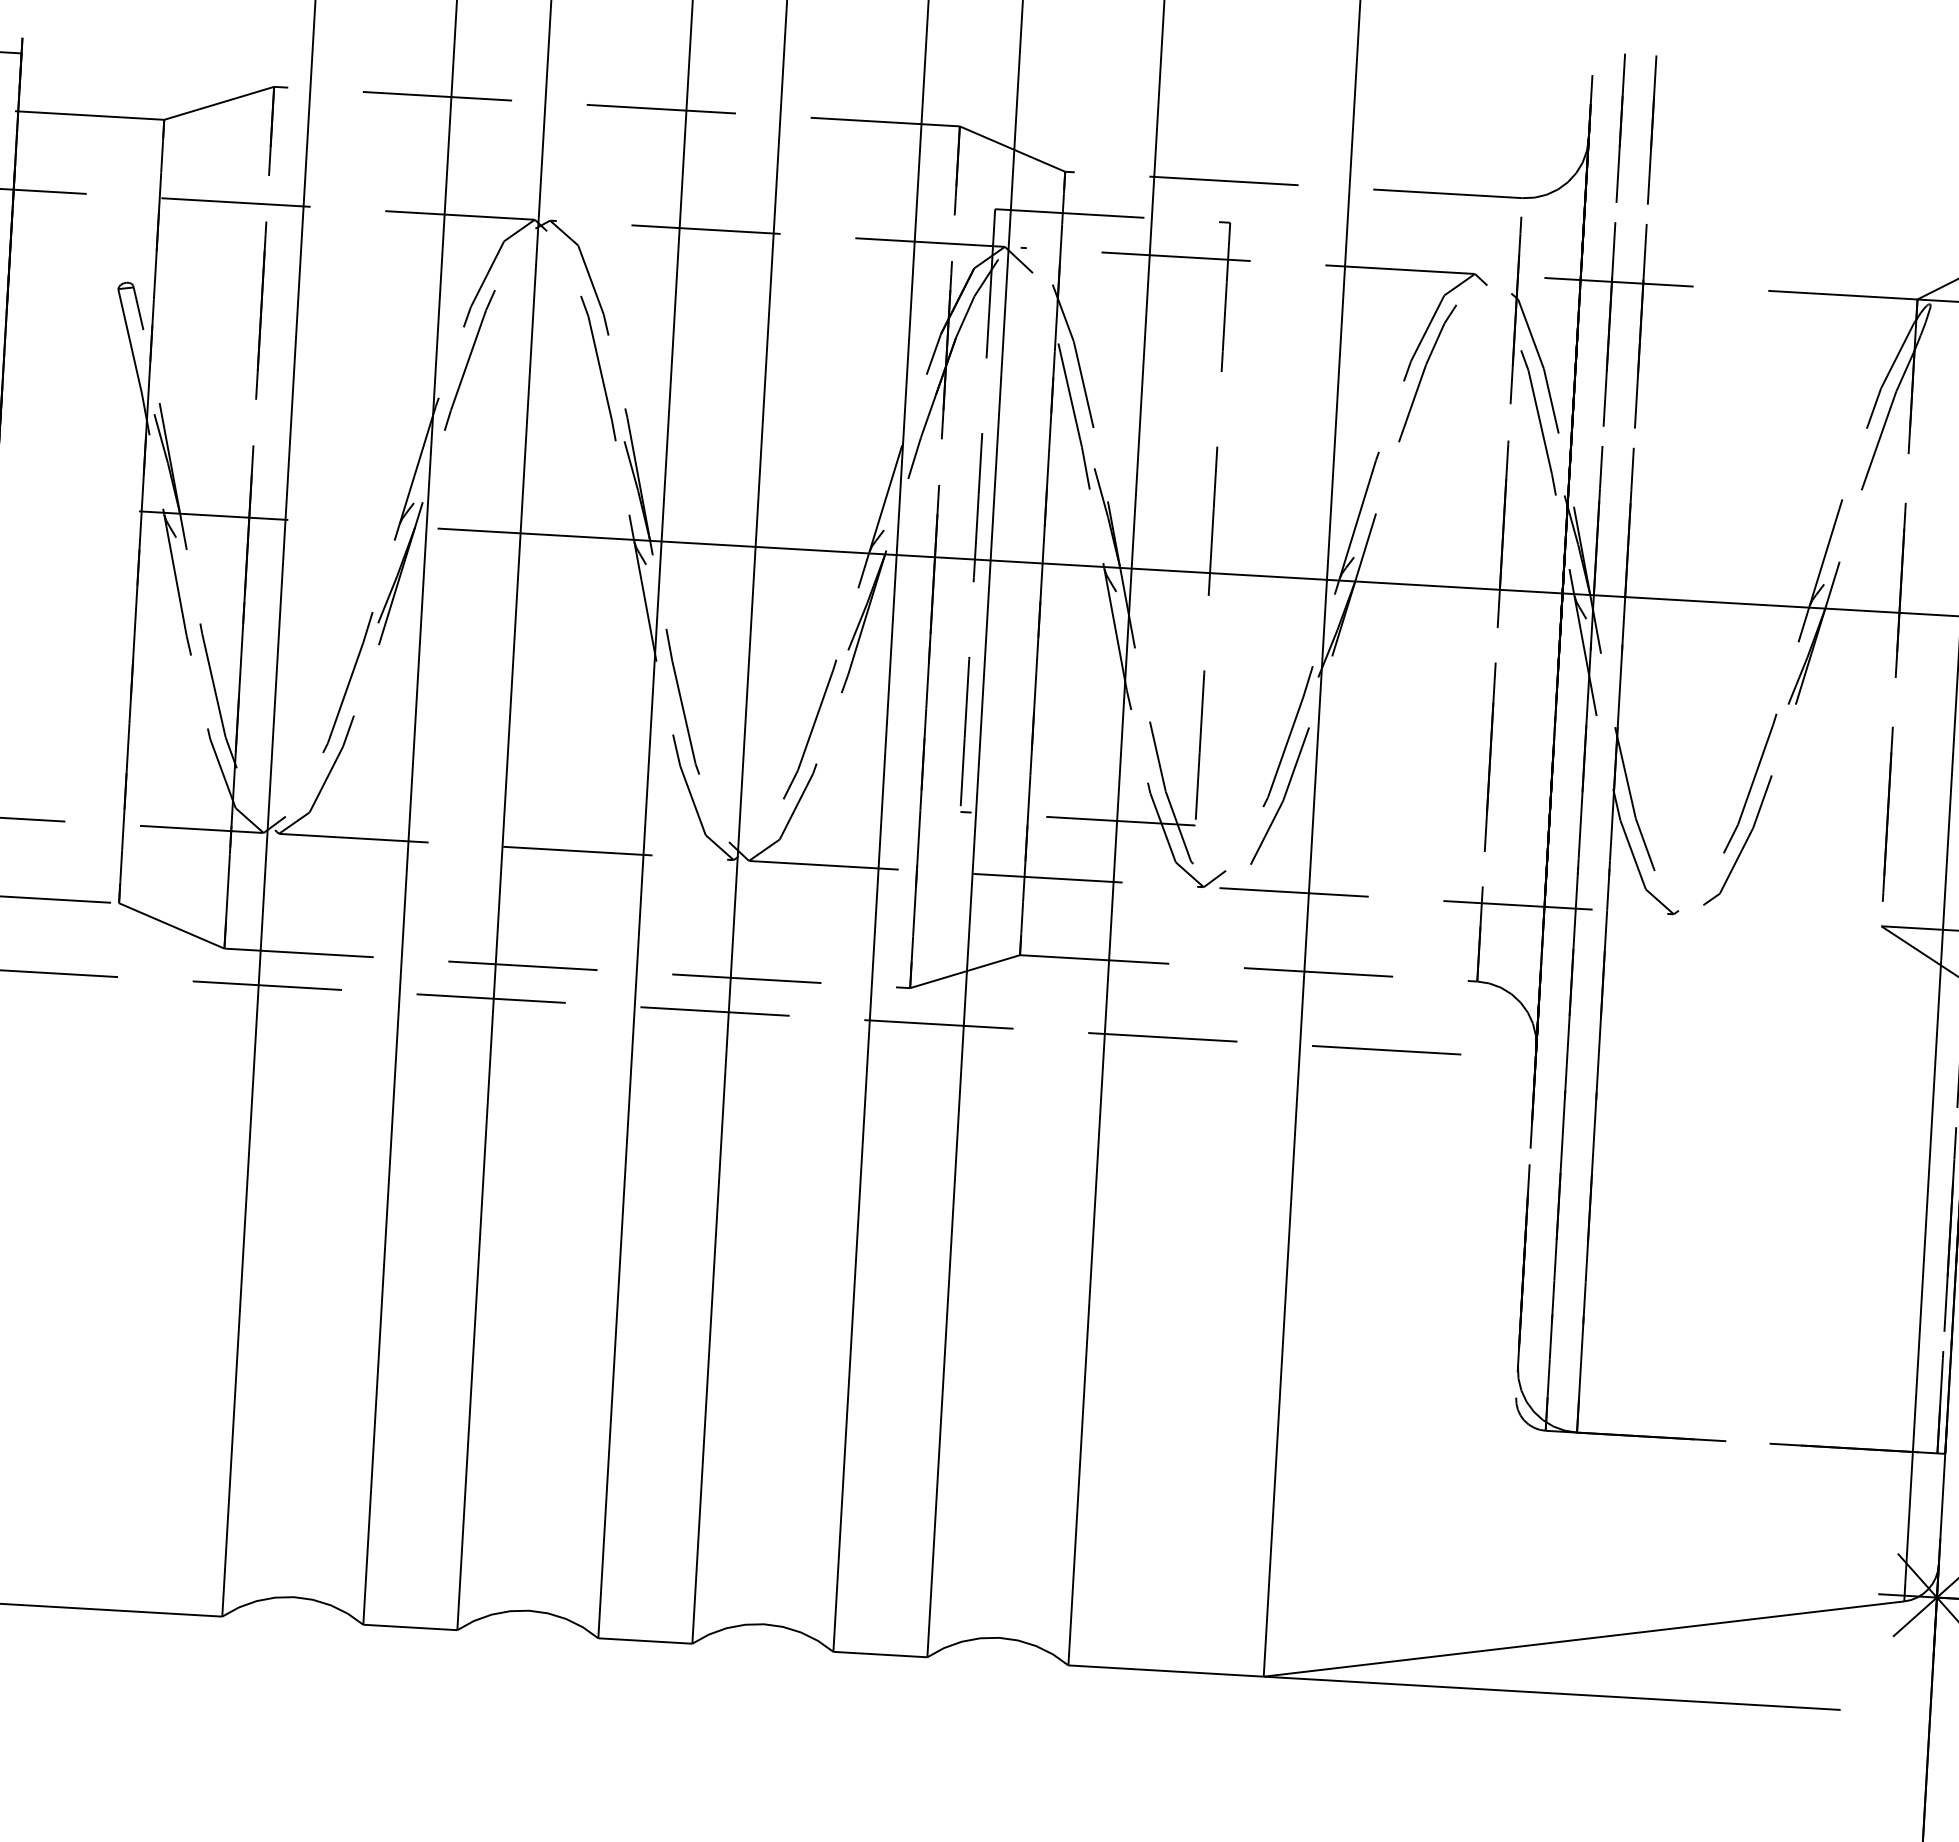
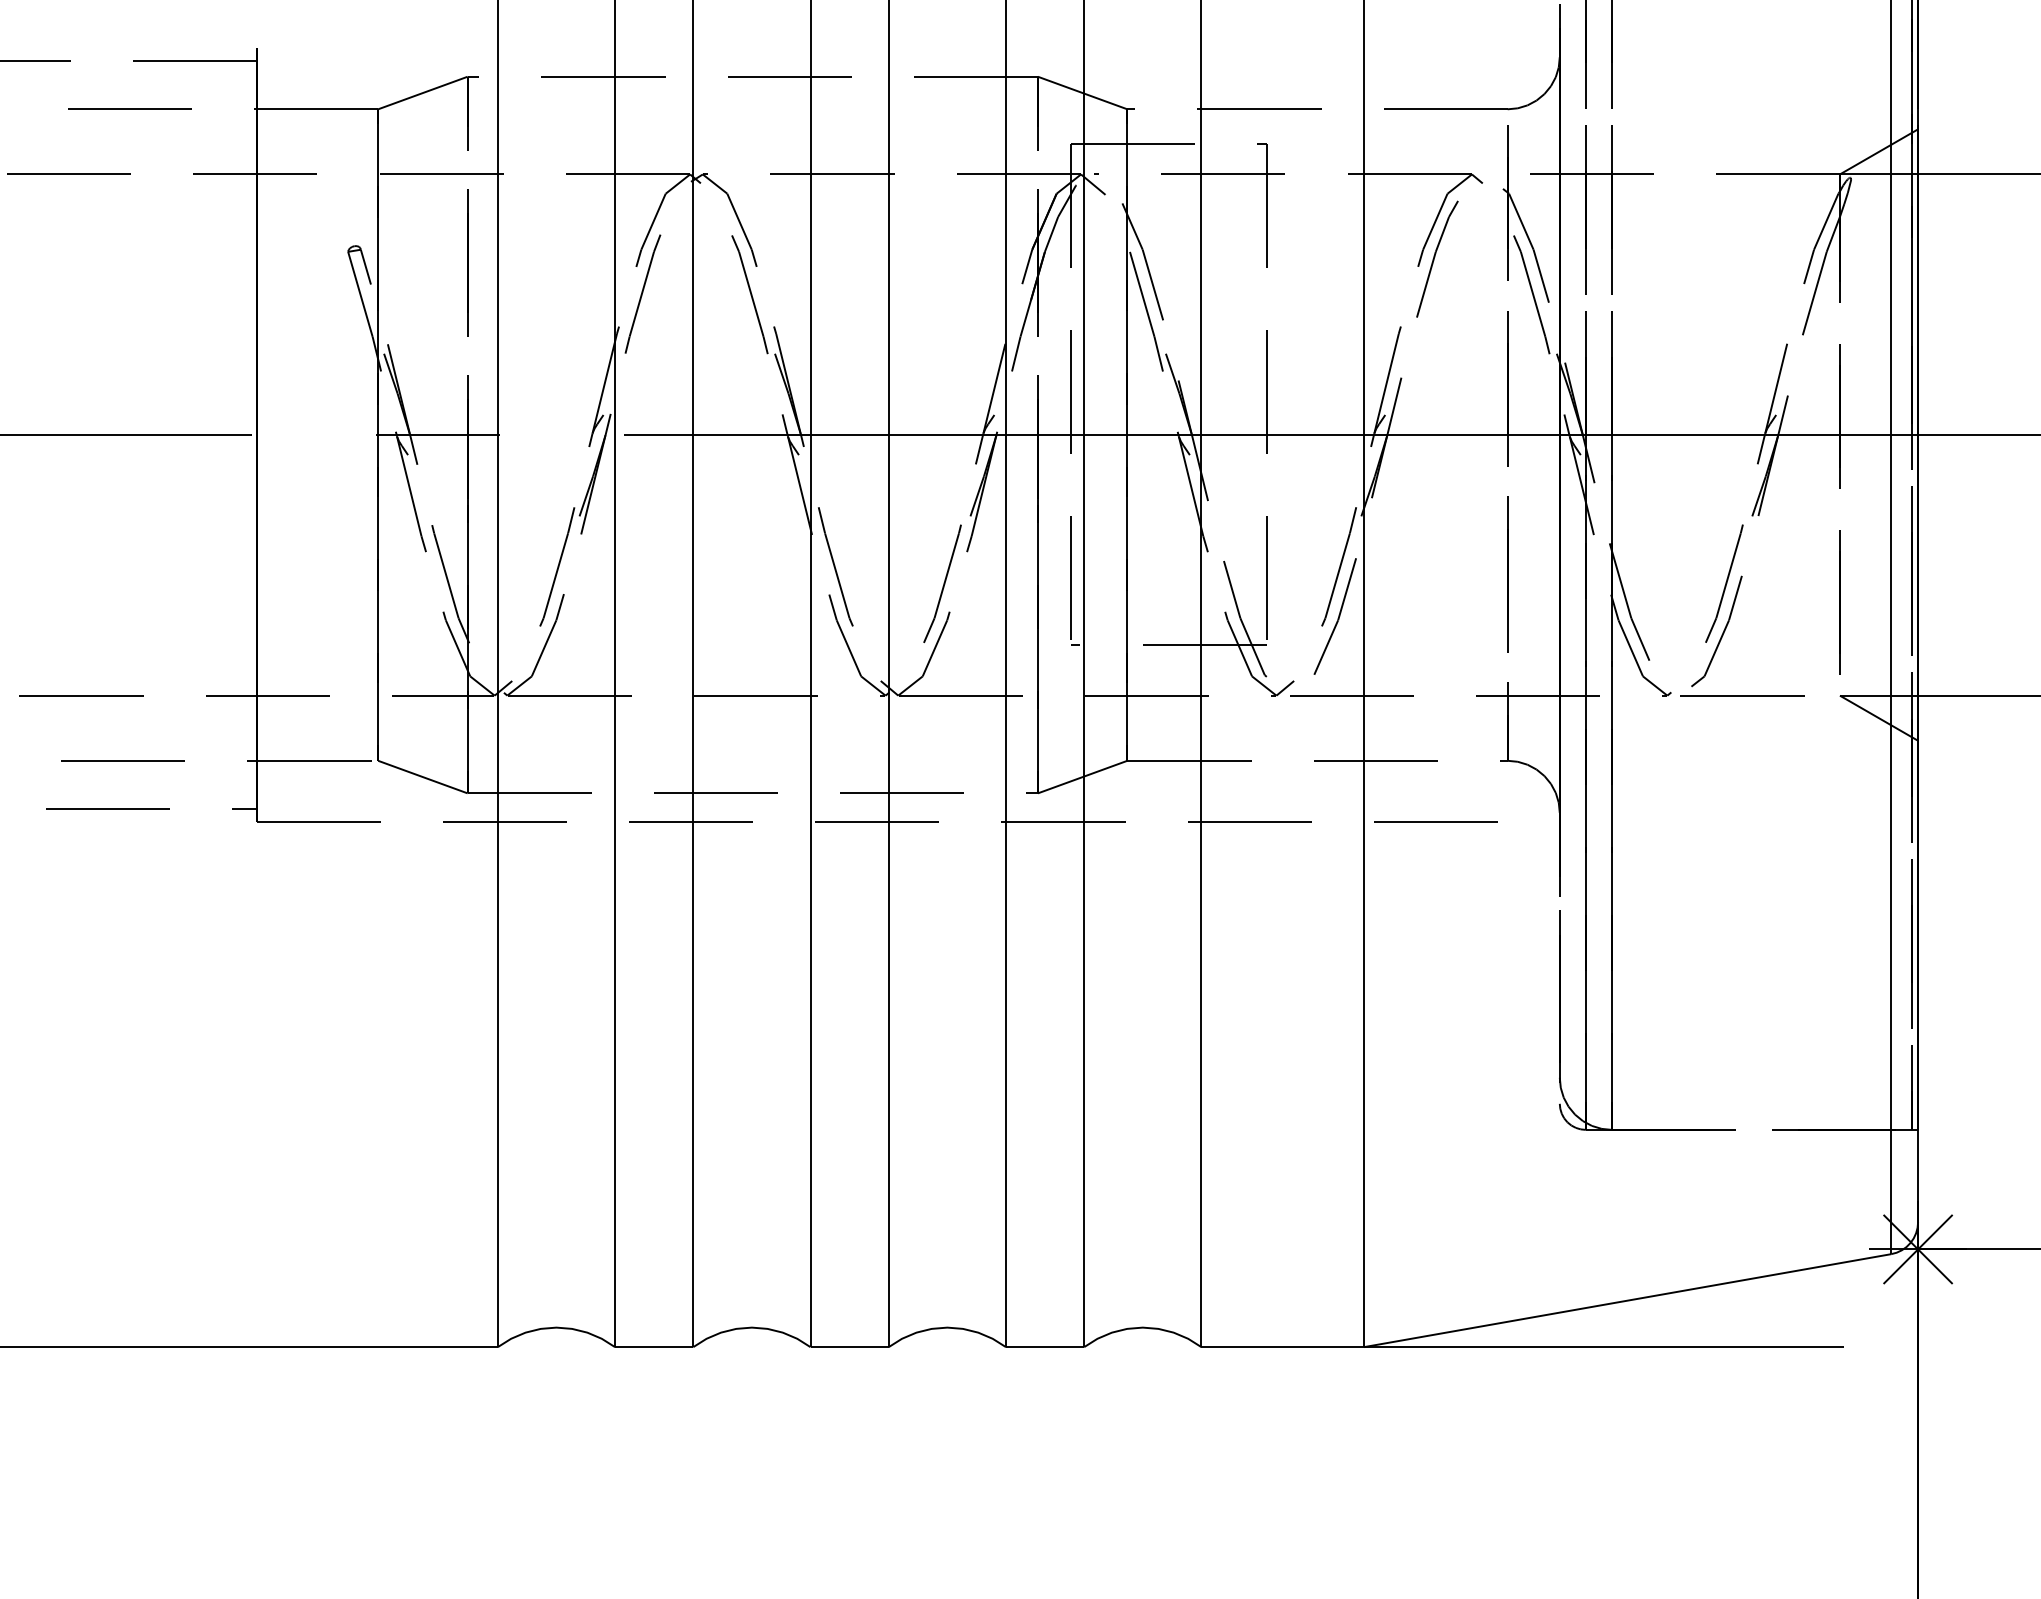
line: (1764, 919) -> (1742, 695), added

